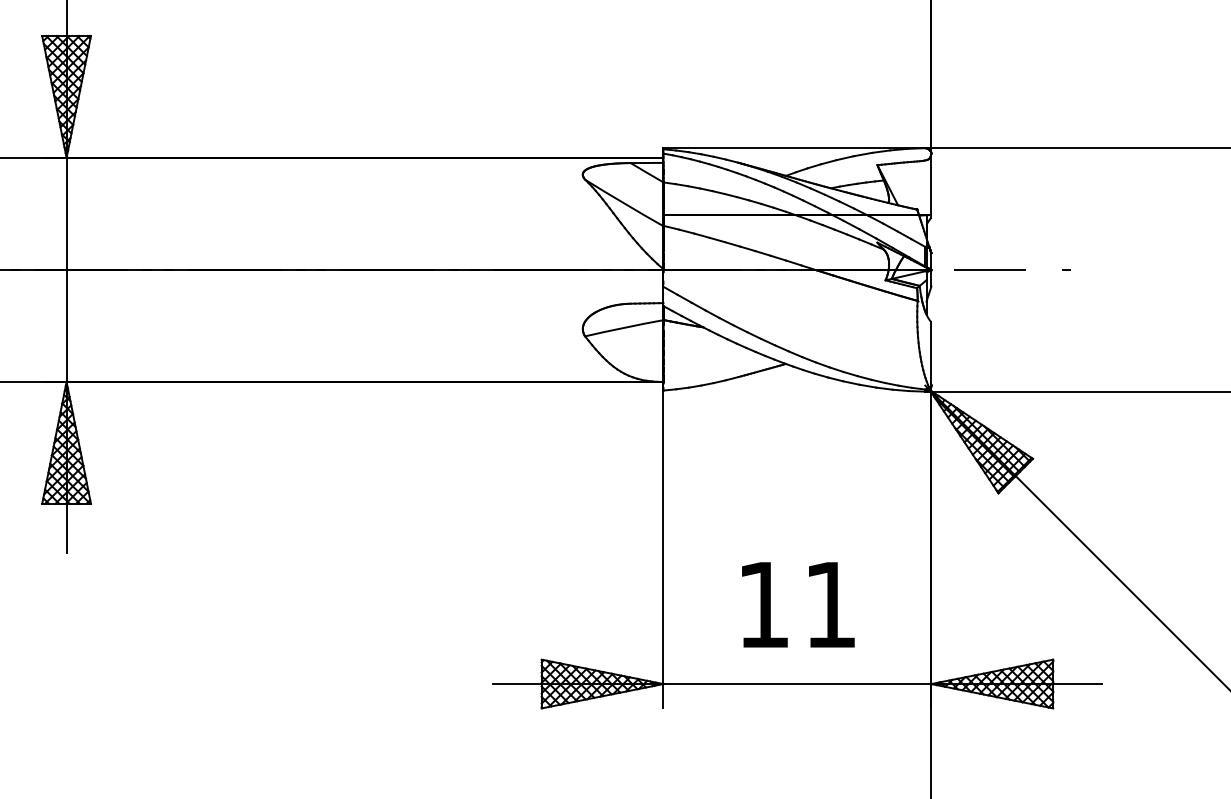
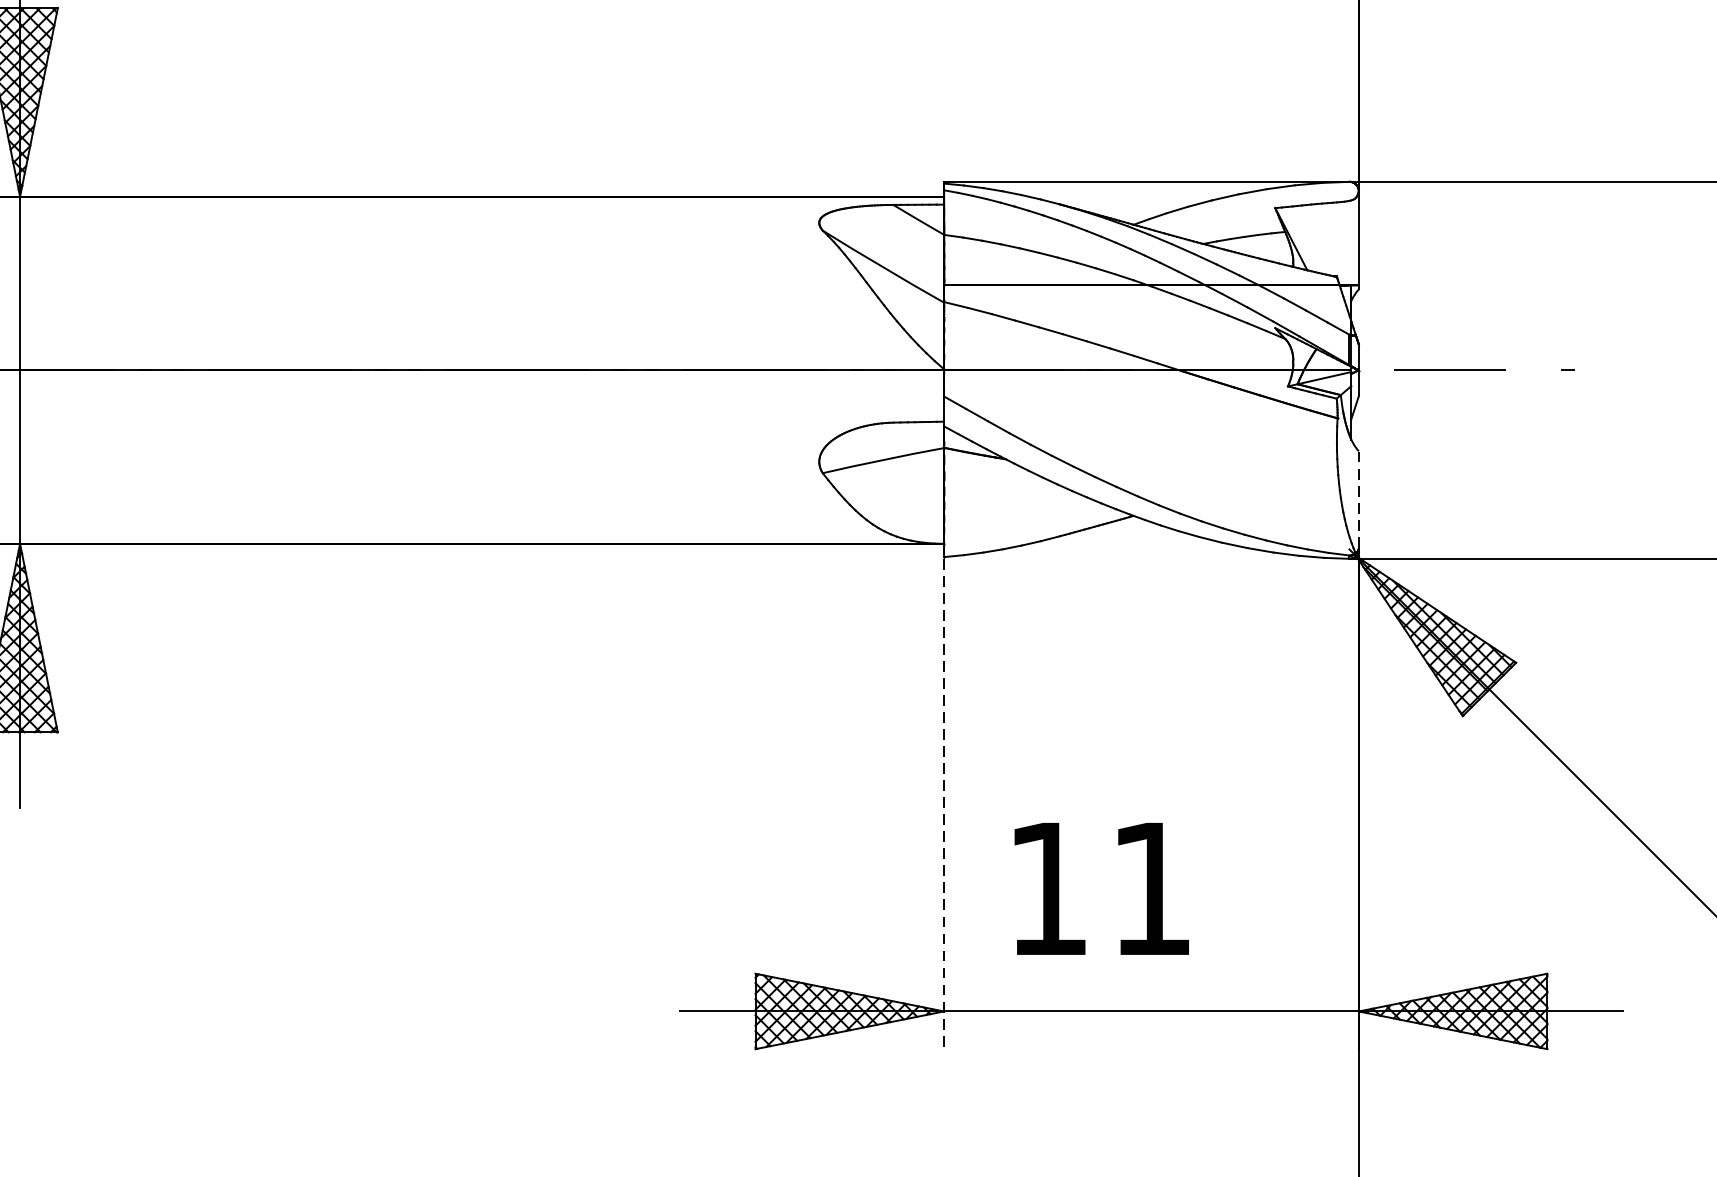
line: (931, 352) -> (1359, 498), solid -> dashed
line: (663, 550) -> (944, 804), solid -> dashed
text: (798, 604) -> (1102, 888), moved

